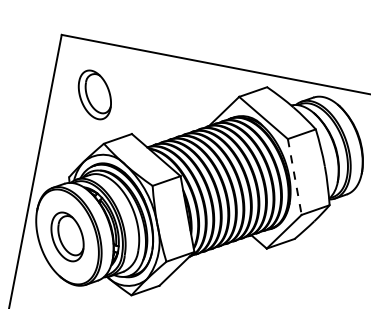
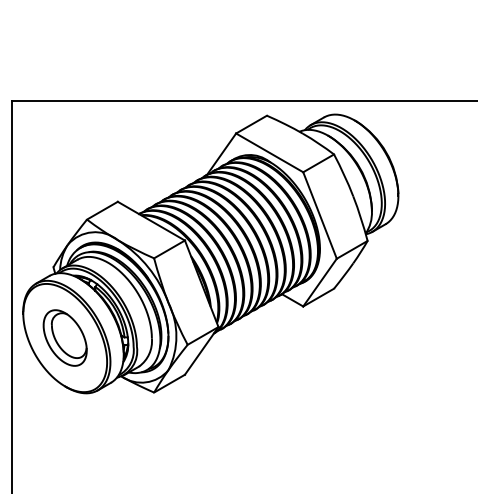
part: (94, 94) -> (64, 163), removed
line: (295, 177) -> (320, 215), dashed -> solid

